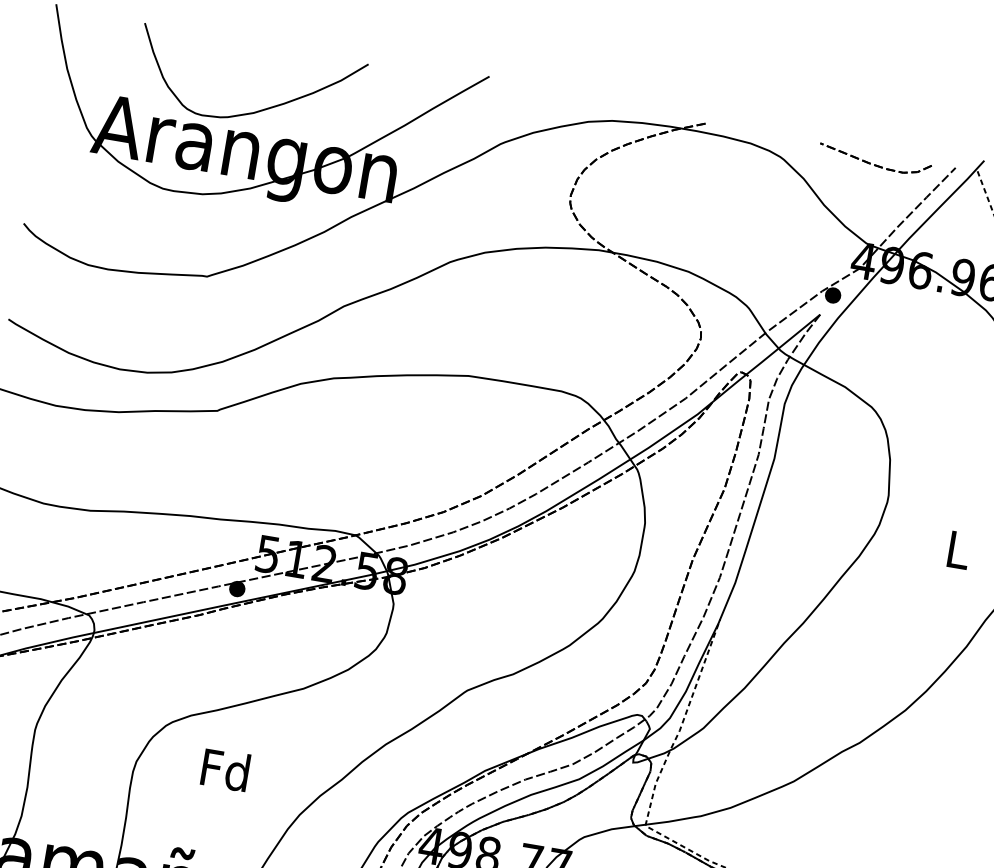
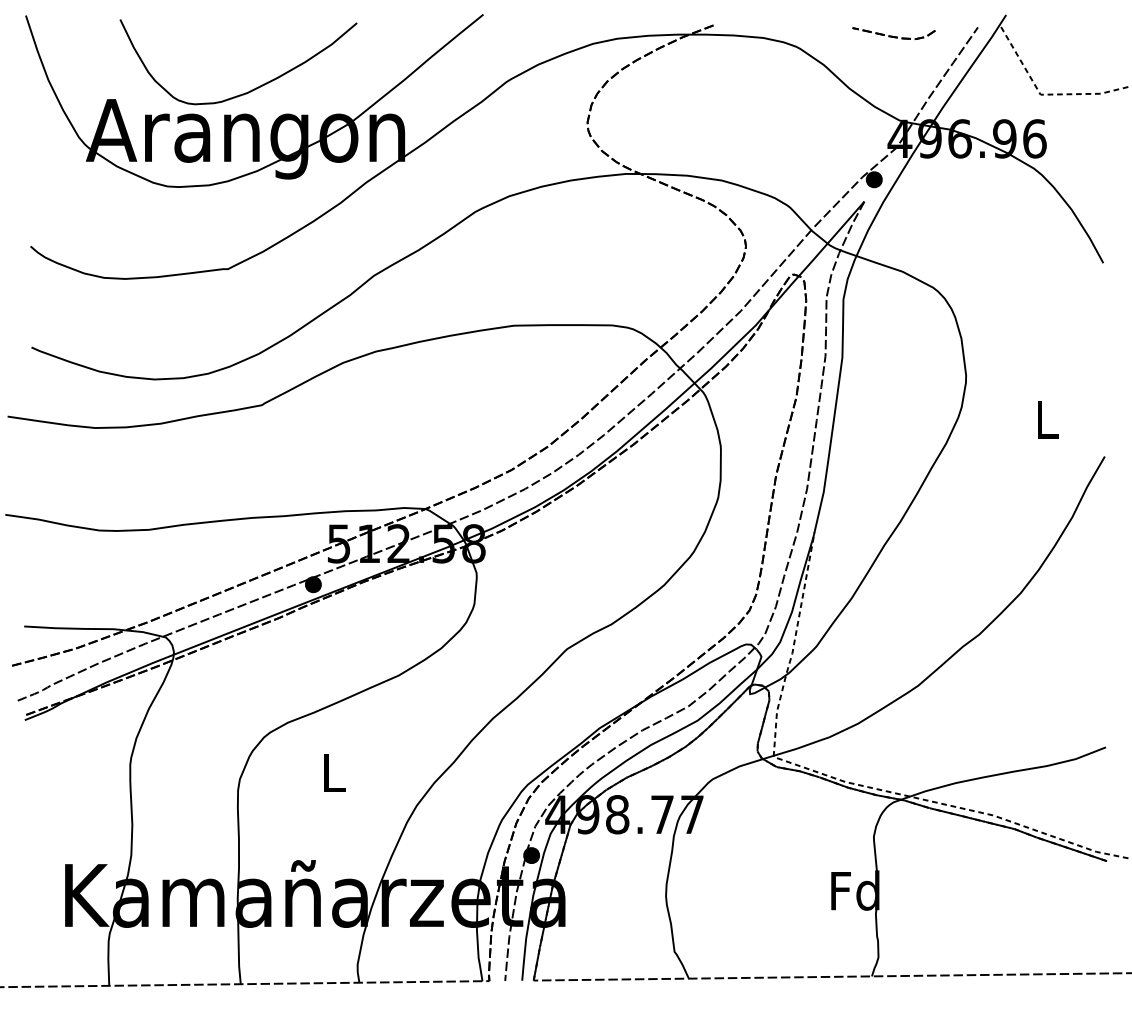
part: (874, 160) -> (893, 33), size x0.7
text: (225, 769) -> (332, 772), Fd -> L

